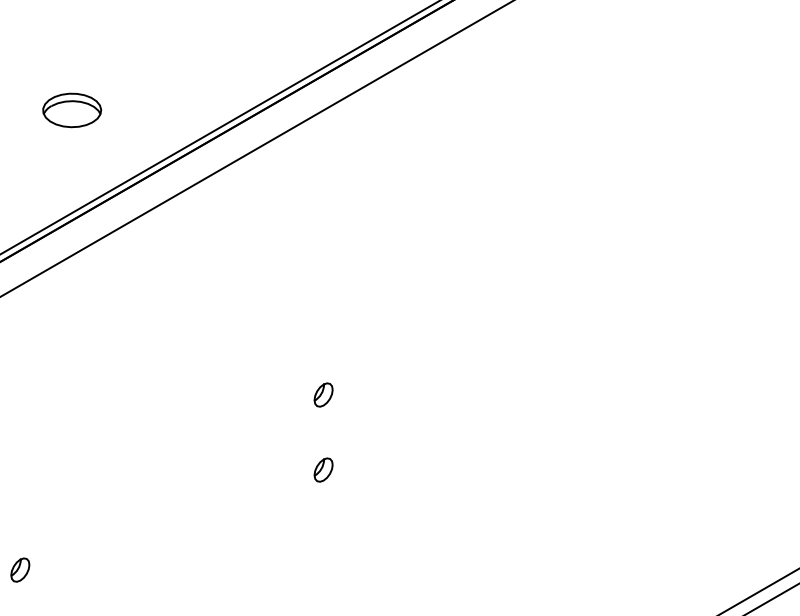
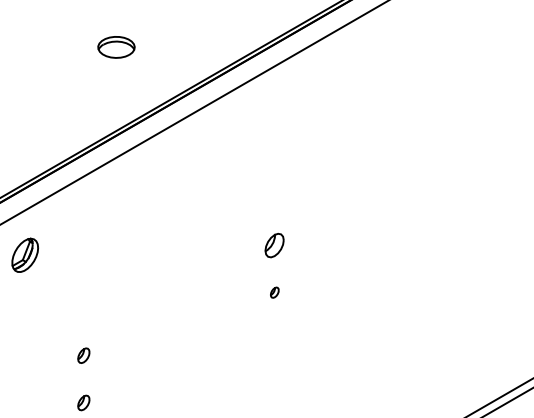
part: (72, 110) -> (116, 47), moved
part: (323, 394) -> (274, 245), size x1.6
part: (323, 469) -> (274, 292), size x0.7

